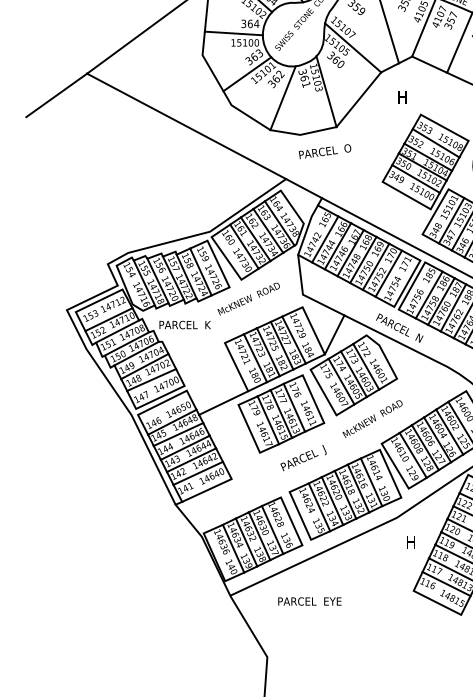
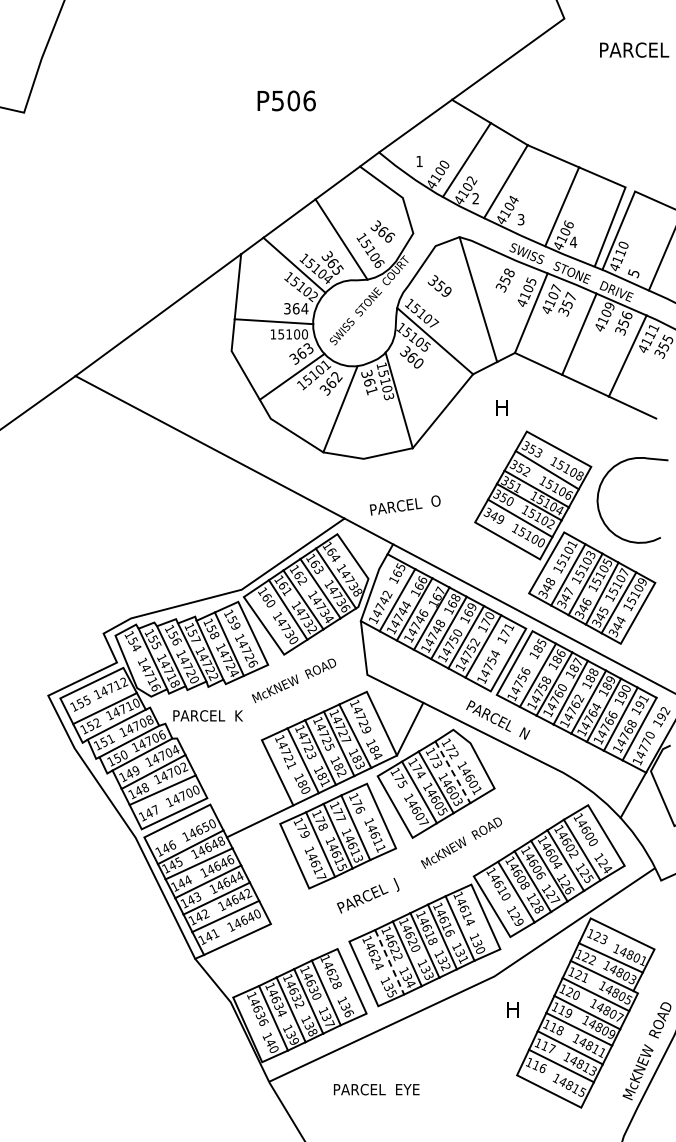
text: (324, 151) -> (404, 505), moved
text: (95, 312) -> (86, 698), 153 -> 155
line: (366, 366) -> (453, 772), solid -> dashed
line: (319, 507) -> (389, 962), solid -> dashed

